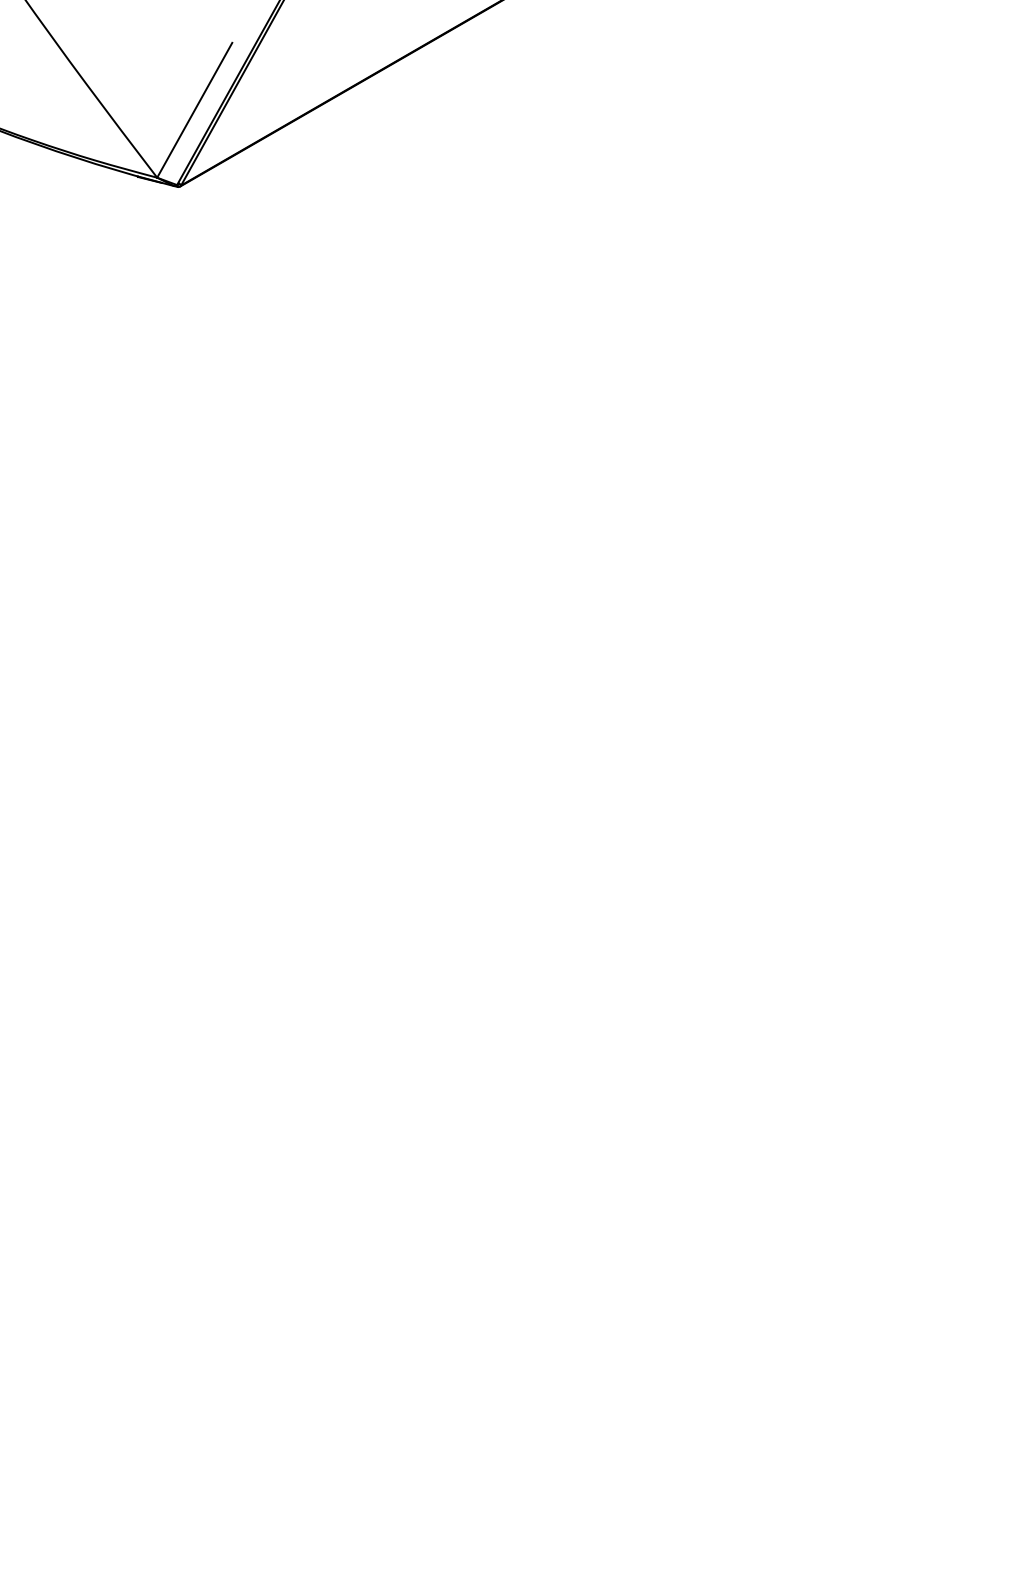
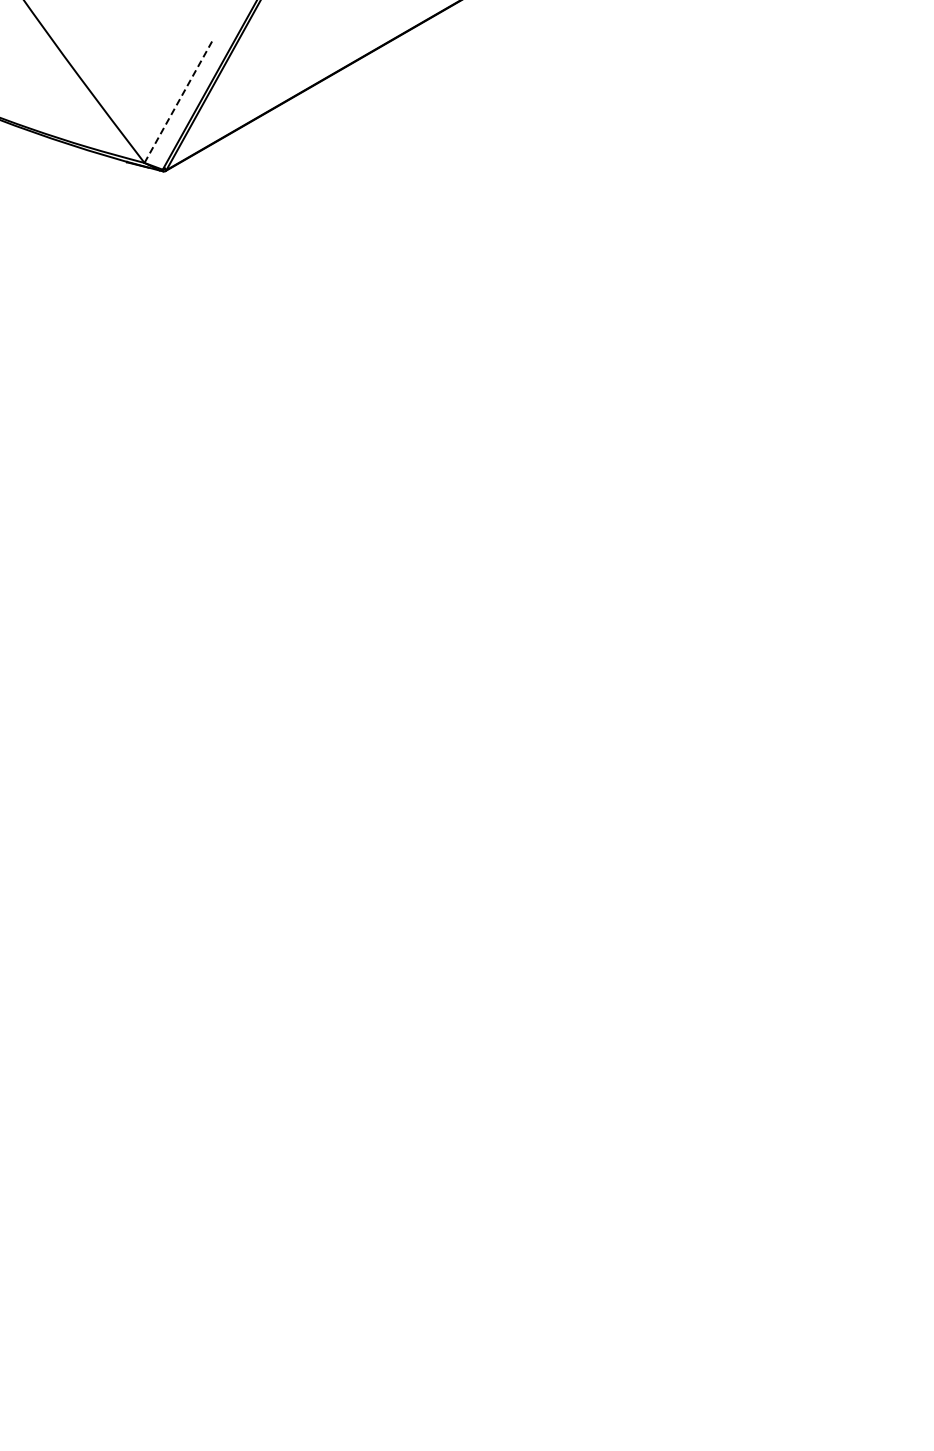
line: (194, 110) -> (178, 101), solid -> dashed

